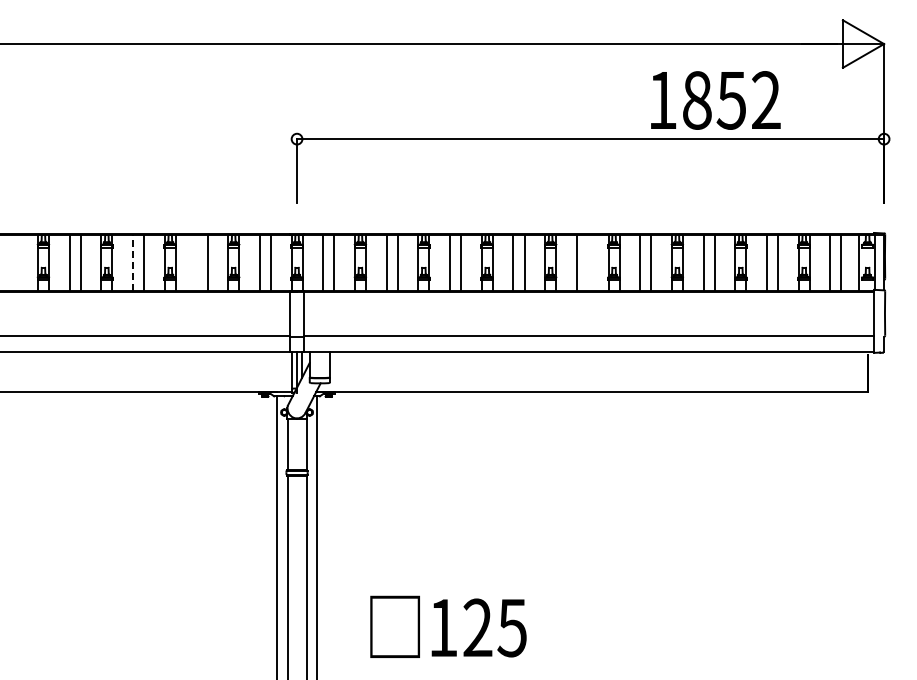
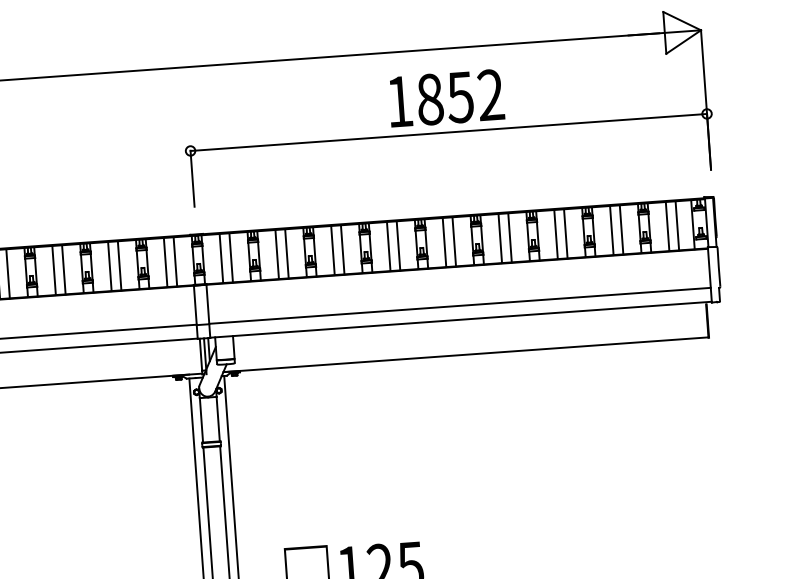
text: (715, 100) -> (446, 98), moved
line: (133, 263) -> (54, 270), dashed -> solid
line: (196, 263) -> (109, 266), added
line: (587, 263) -> (453, 242), added

